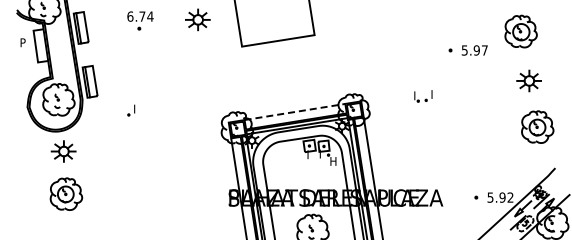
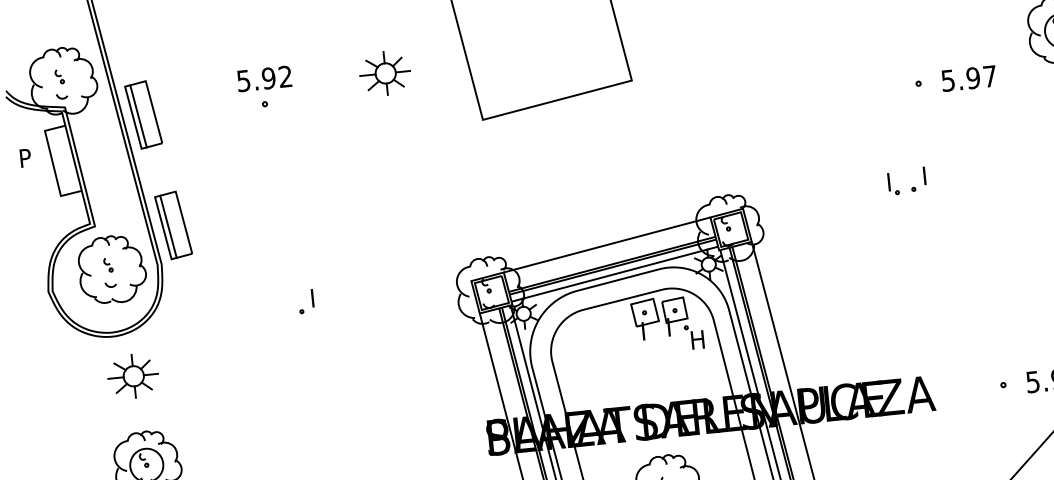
text: (140, 16) -> (264, 78), 6.74 -> 5.92
part: (423, 96) -> (907, 181), moved
part: (131, 110) -> (306, 301), moved
line: (295, 111) -> (608, 243), dashed -> solid

